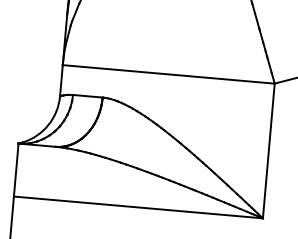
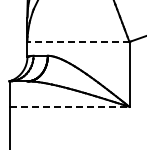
line: (166, 75) -> (77, 42), solid -> dashed
line: (138, 206) -> (69, 106), solid -> dashed

